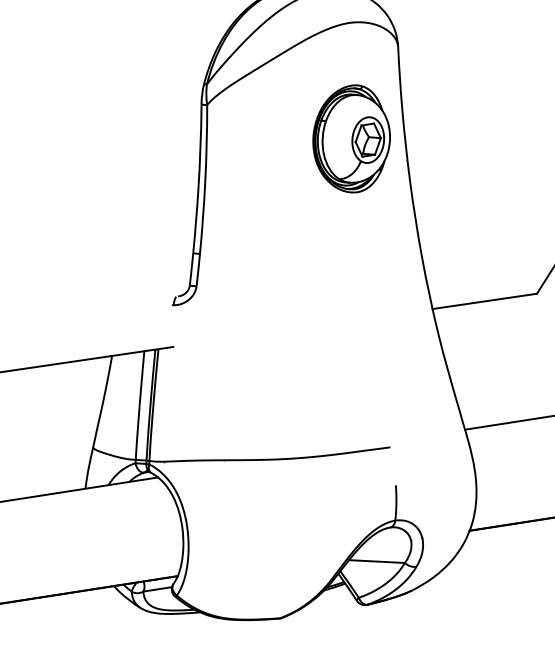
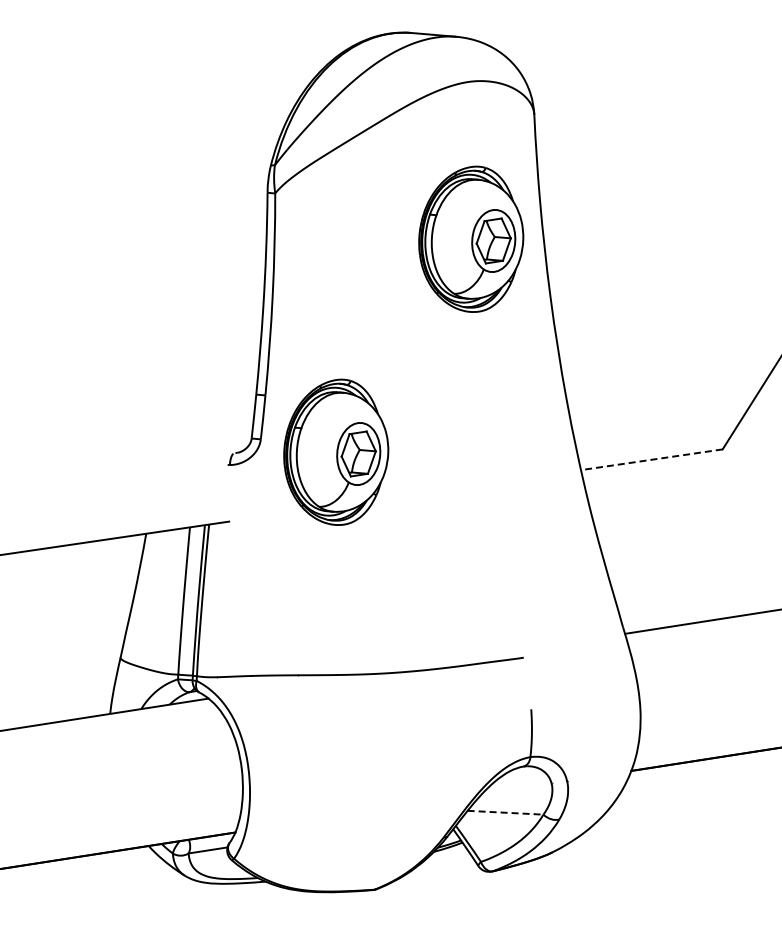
part: (252, 295) -> (336, 451), added
line: (484, 301) -> (651, 459), solid -> dashed
line: (376, 561) -> (505, 812), solid -> dashed

